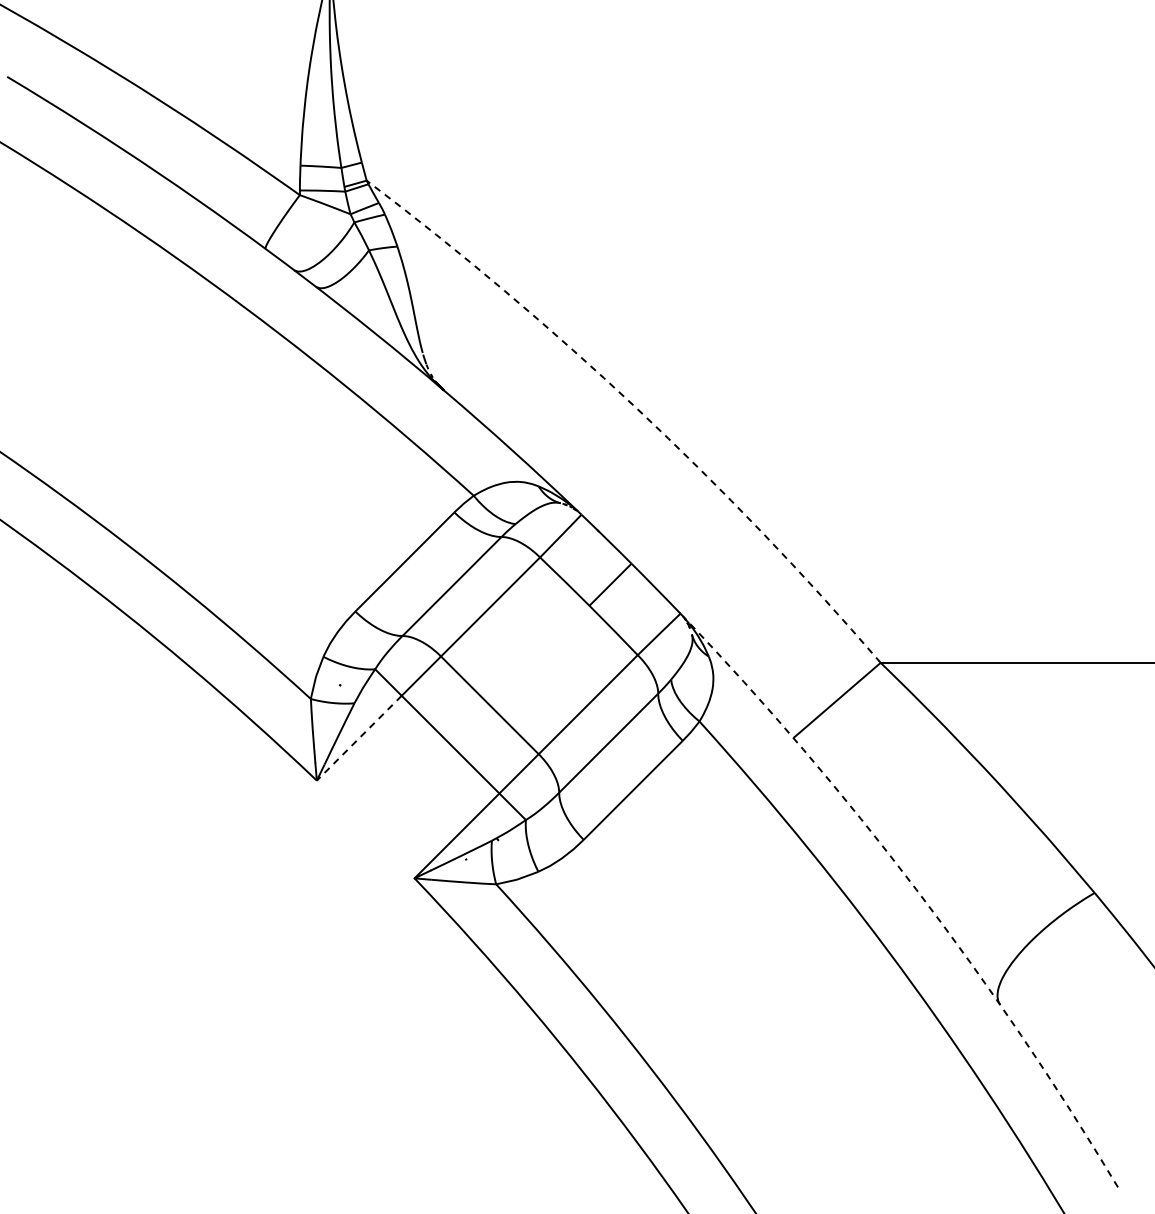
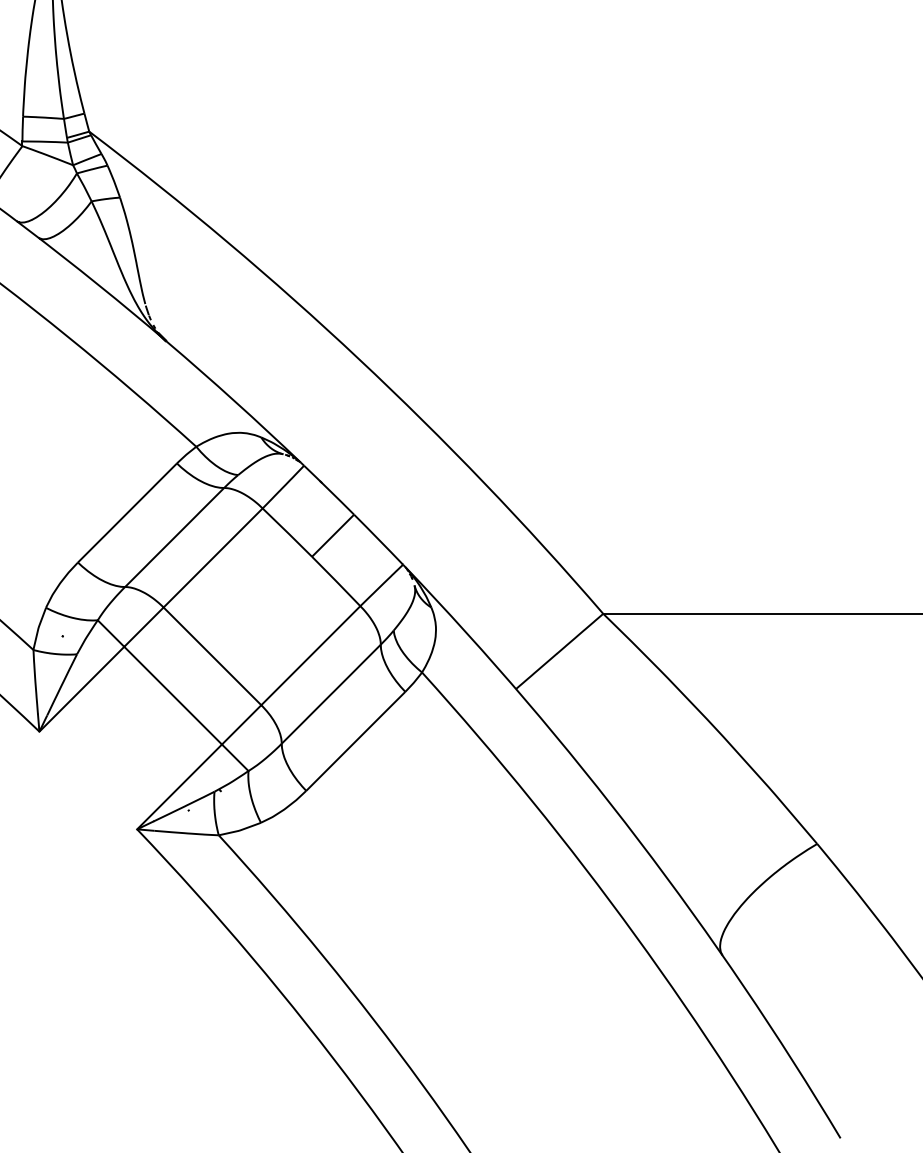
arc: (636, 408) -> (359, 359), dashed -> solid
line: (358, 738) -> (81, 689), dashed -> solid
arc: (916, 889) -> (639, 840), dashed -> solid

